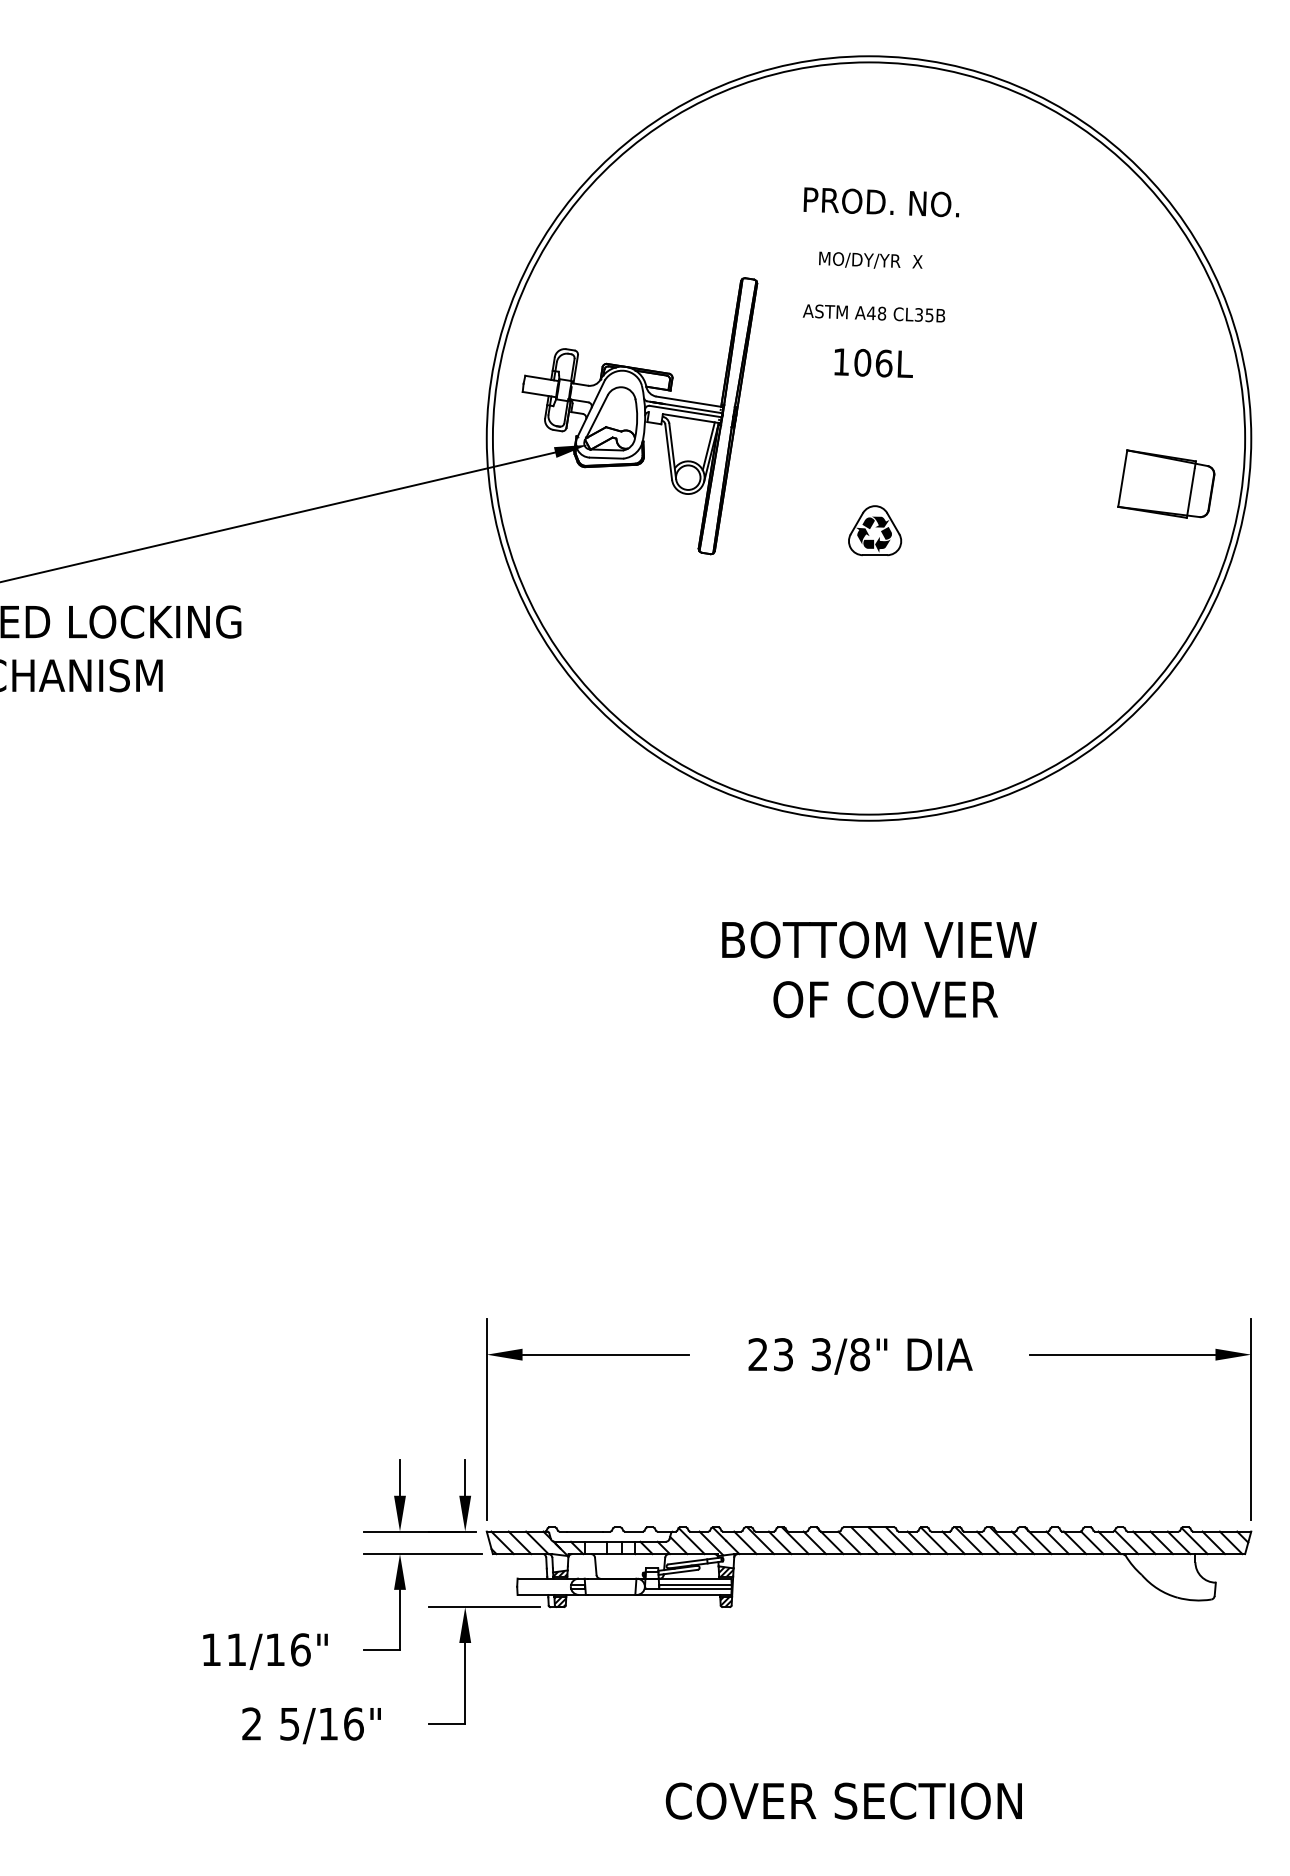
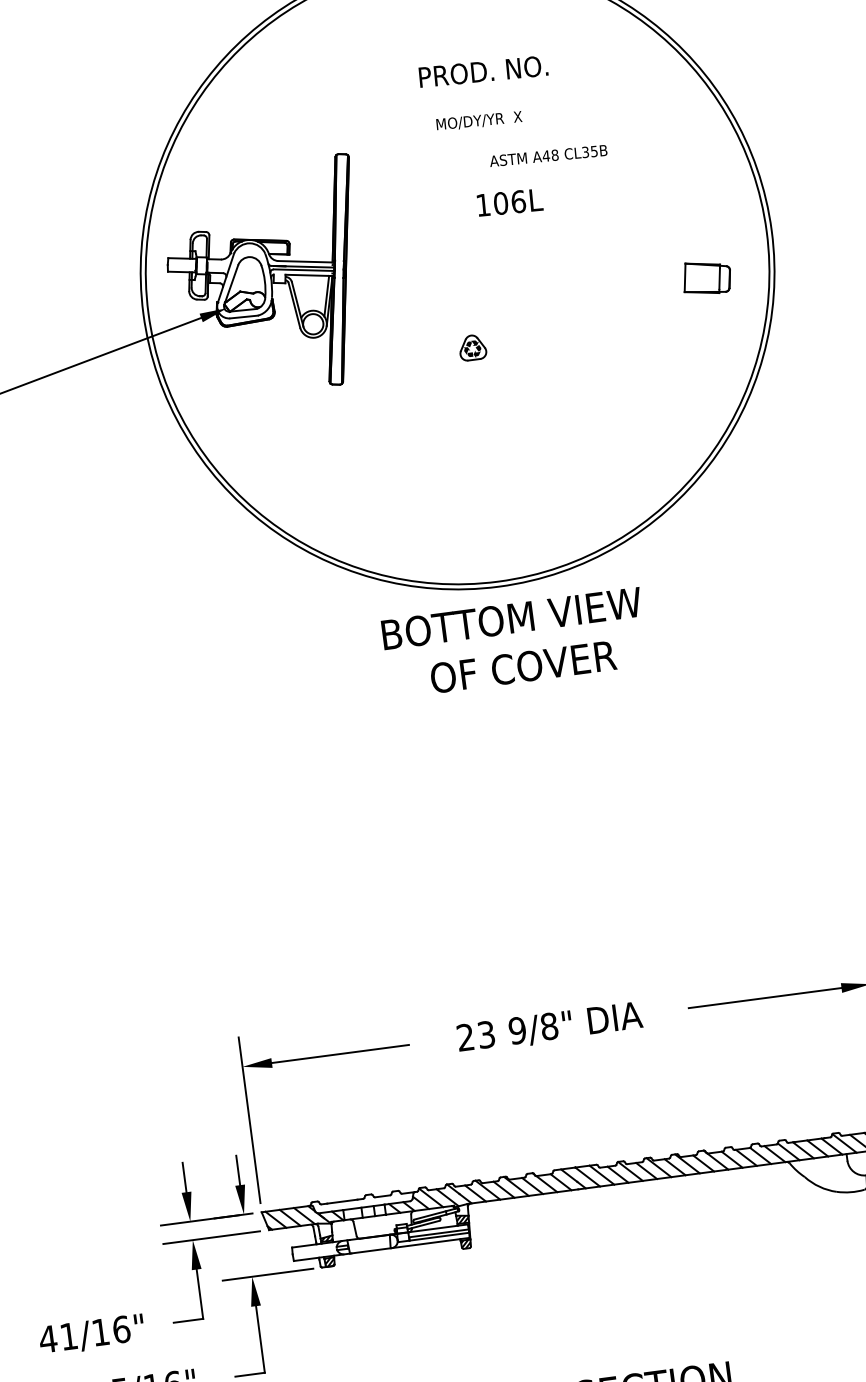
text: (881, 202) -> (483, 71), moved
text: (870, 259) -> (478, 120), moved
text: (873, 313) -> (548, 156), moved
text: (873, 362) -> (509, 202), moved
part: (1166, 483) -> (706, 277), size x0.6
part: (875, 530) -> (472, 347), size x0.6
text: (879, 969) -> (515, 642), moved
text: (821, 1354) -> (517, 1030), 3/8" -> 9/8"
text: (210, 1649) -> (47, 1339), 11/16" -> 41/16"

